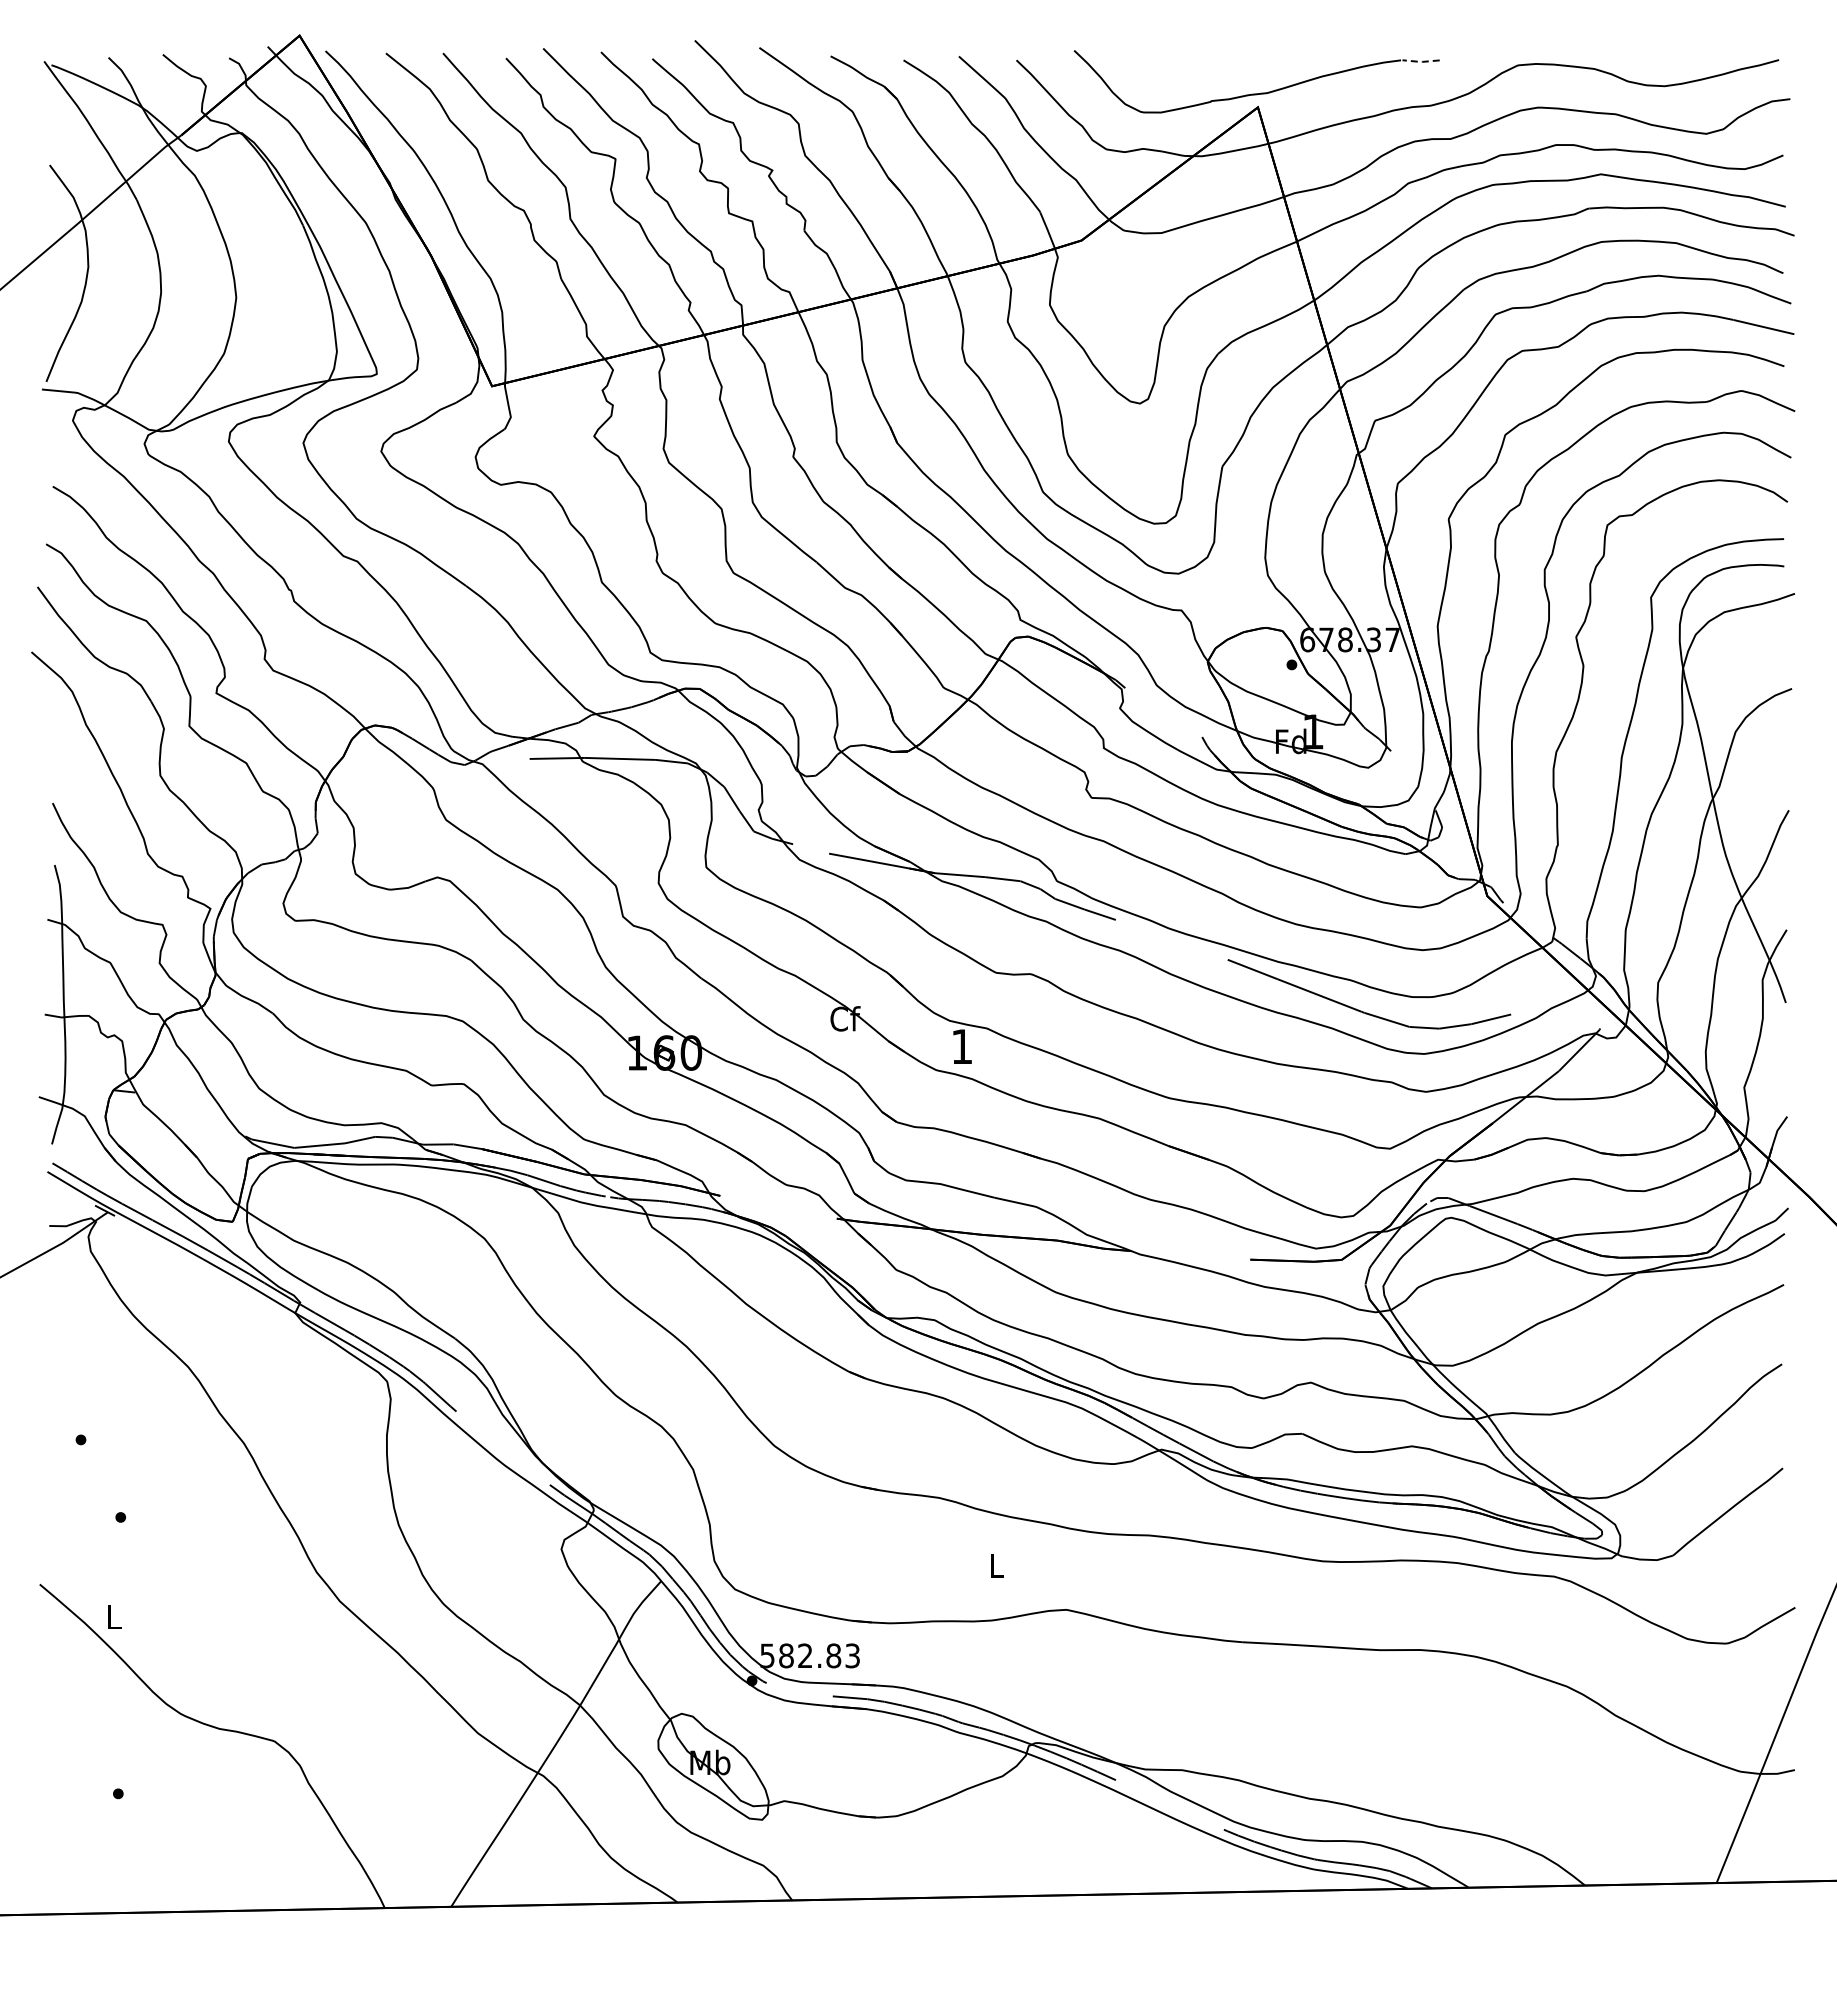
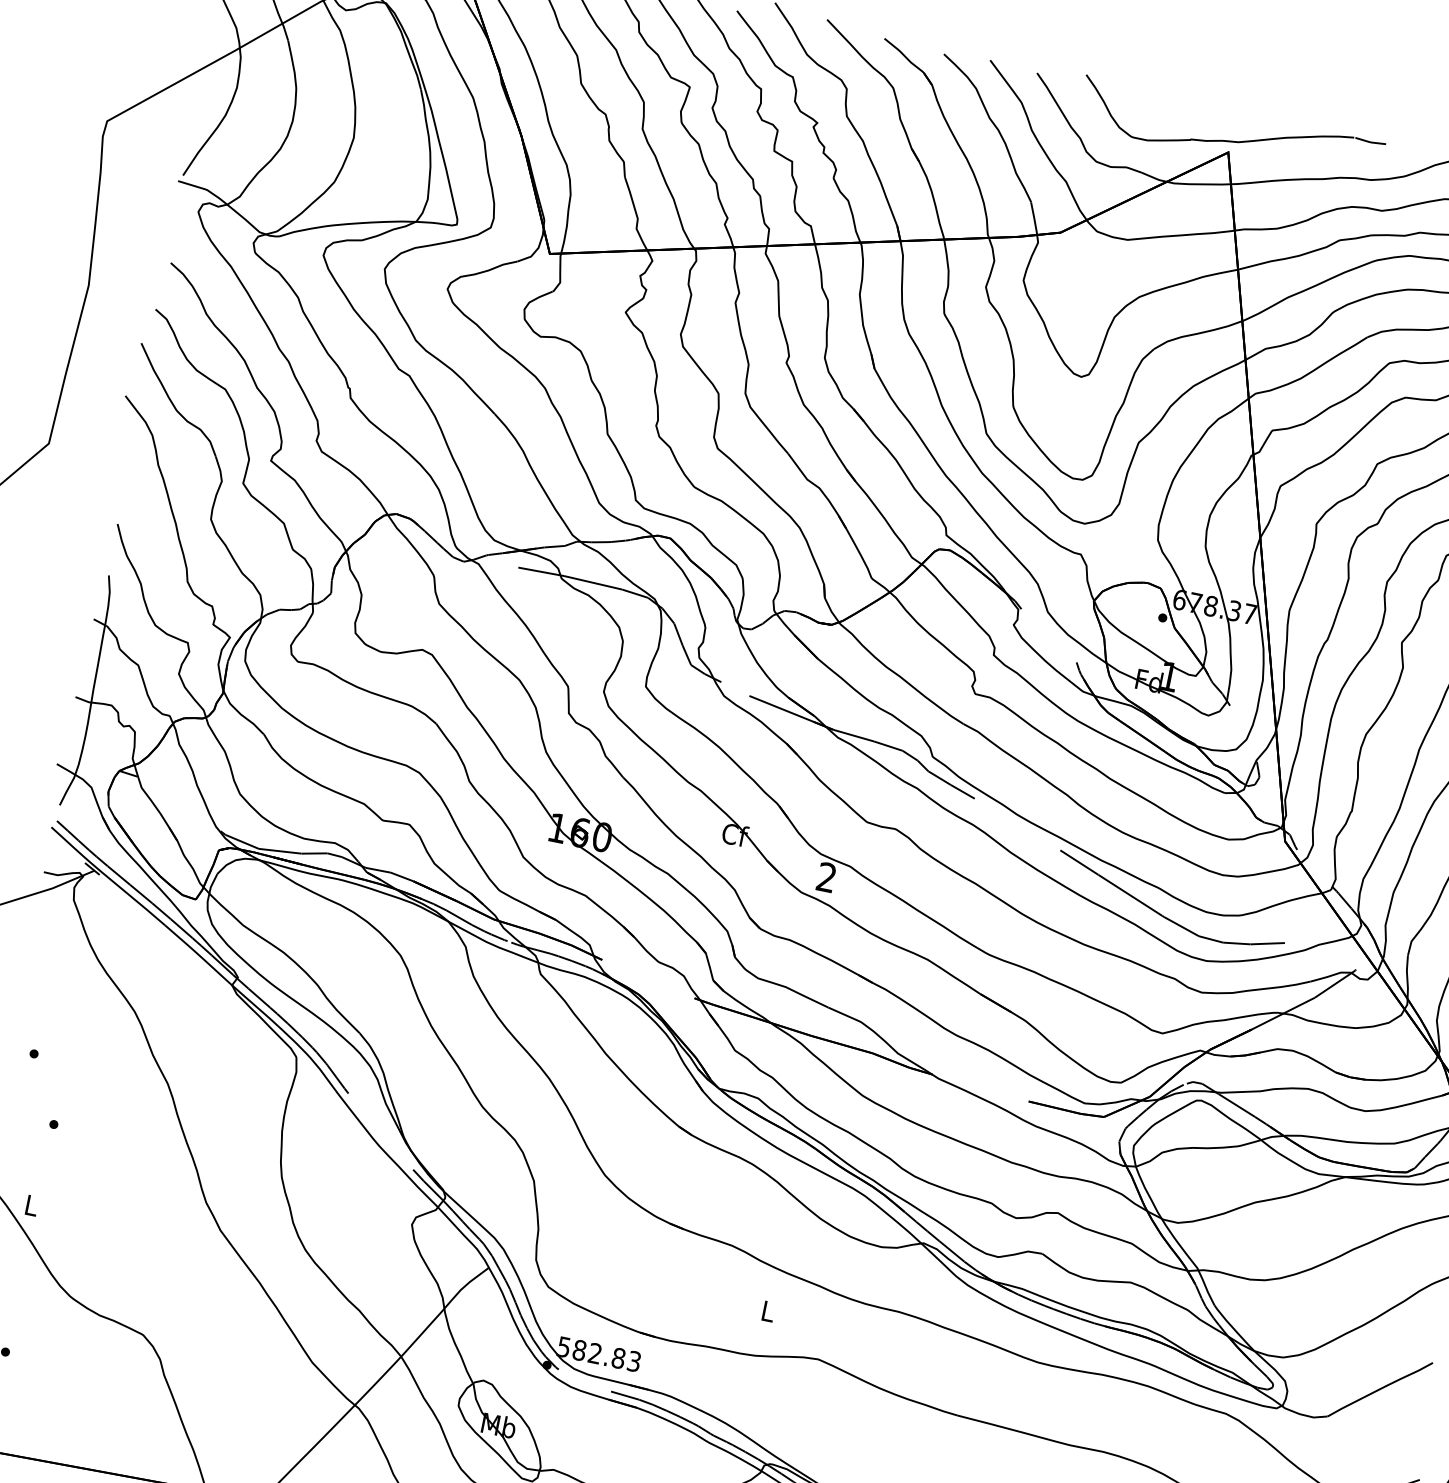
line: (1420, 61) -> (1370, 141), dashed -> solid
text: (961, 1046) -> (826, 877), 1 -> 2

